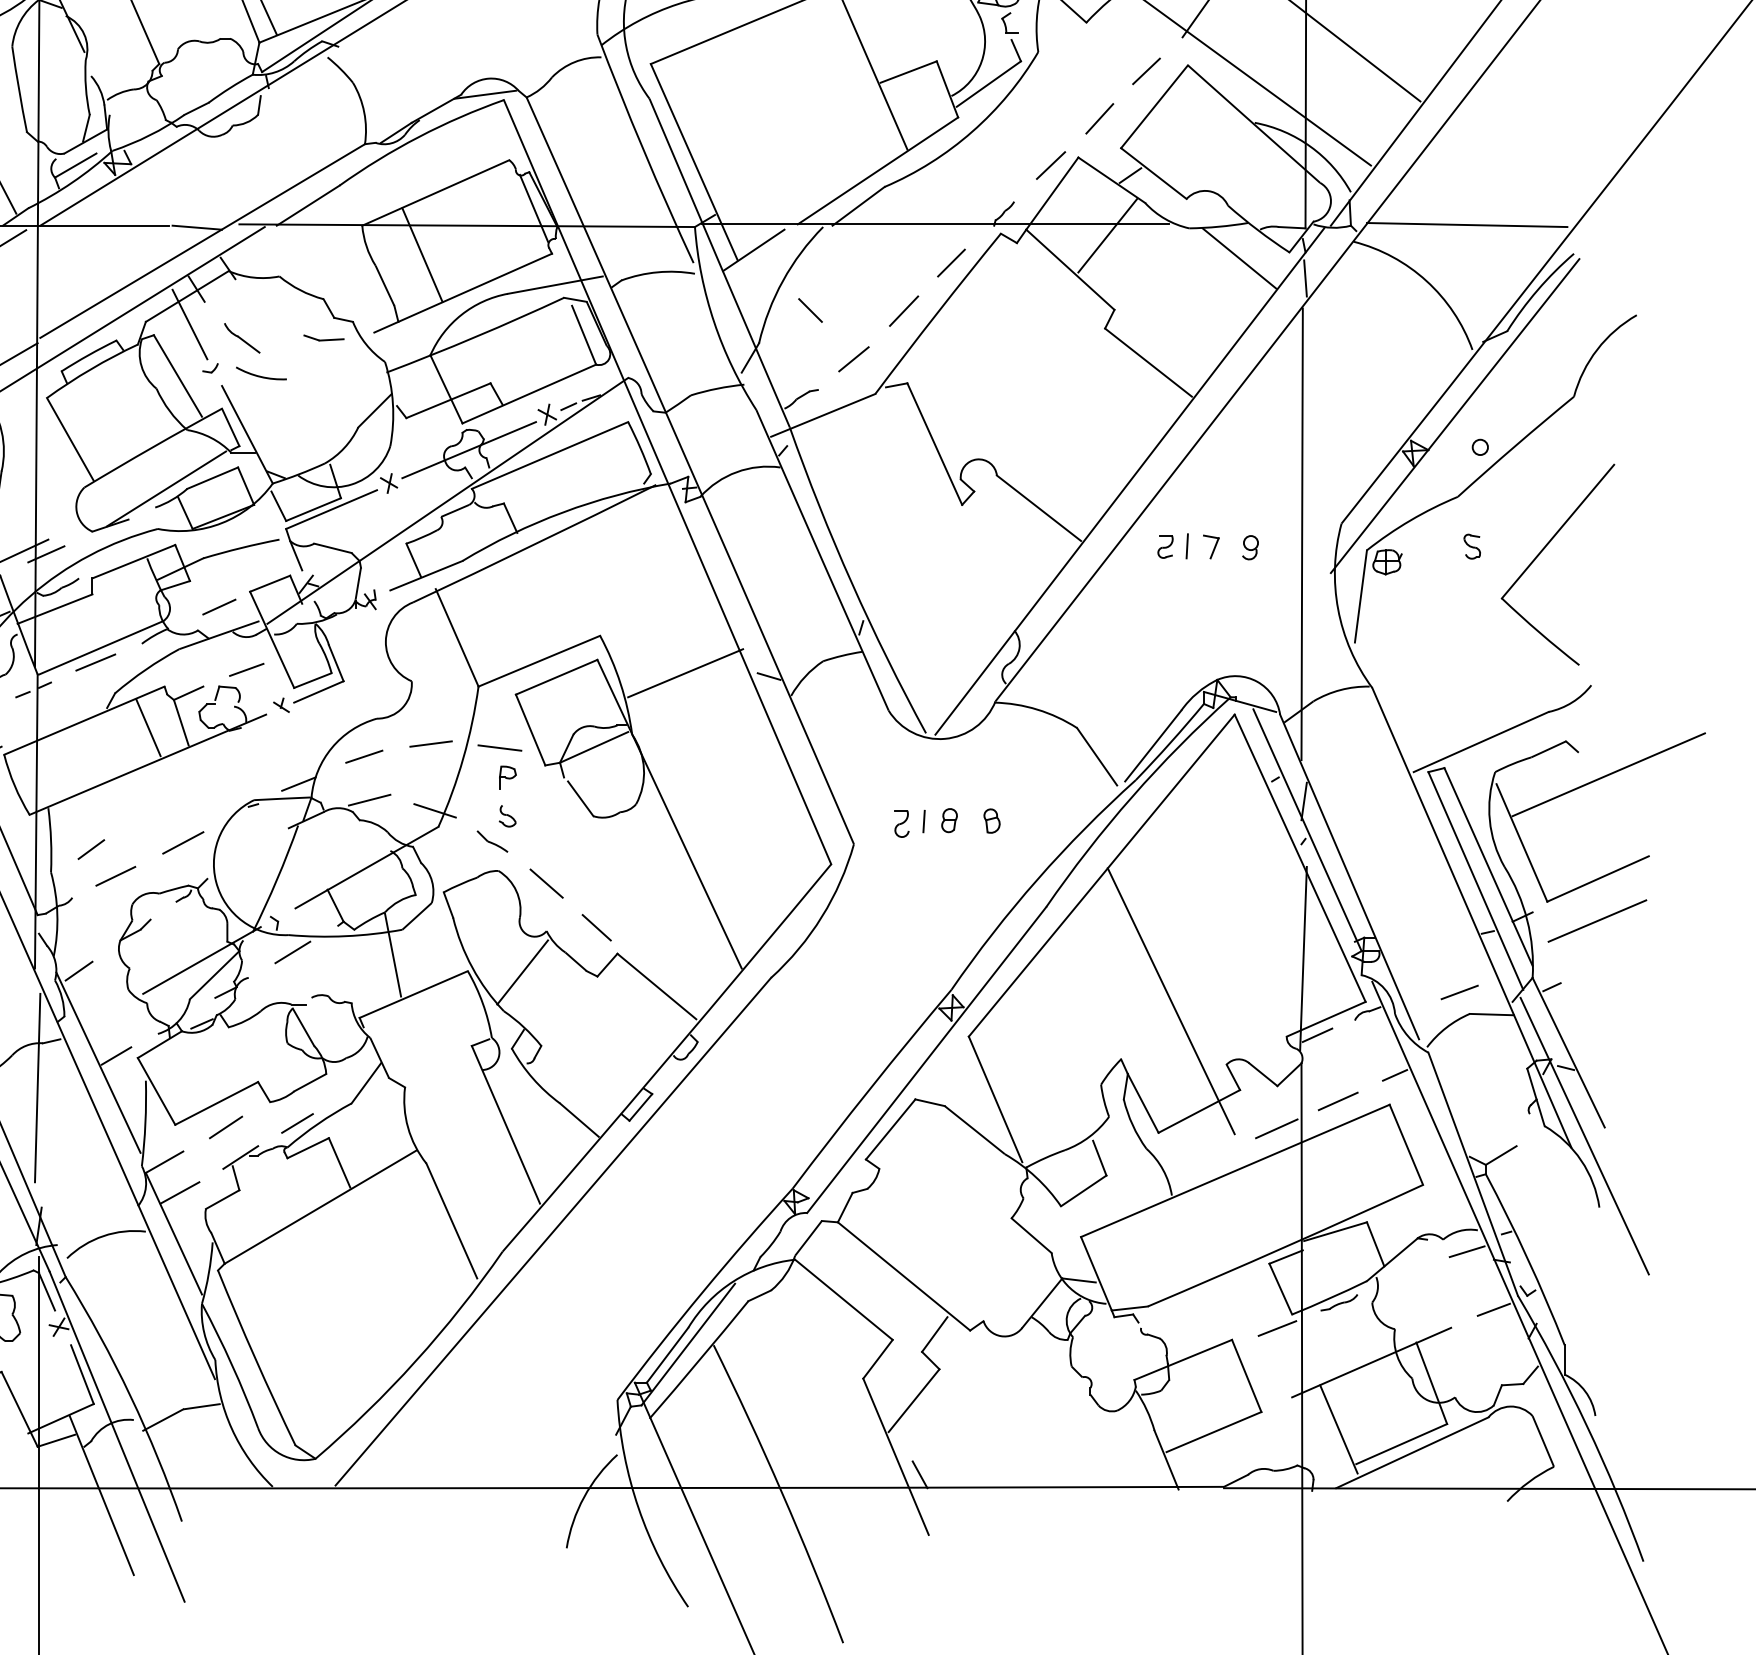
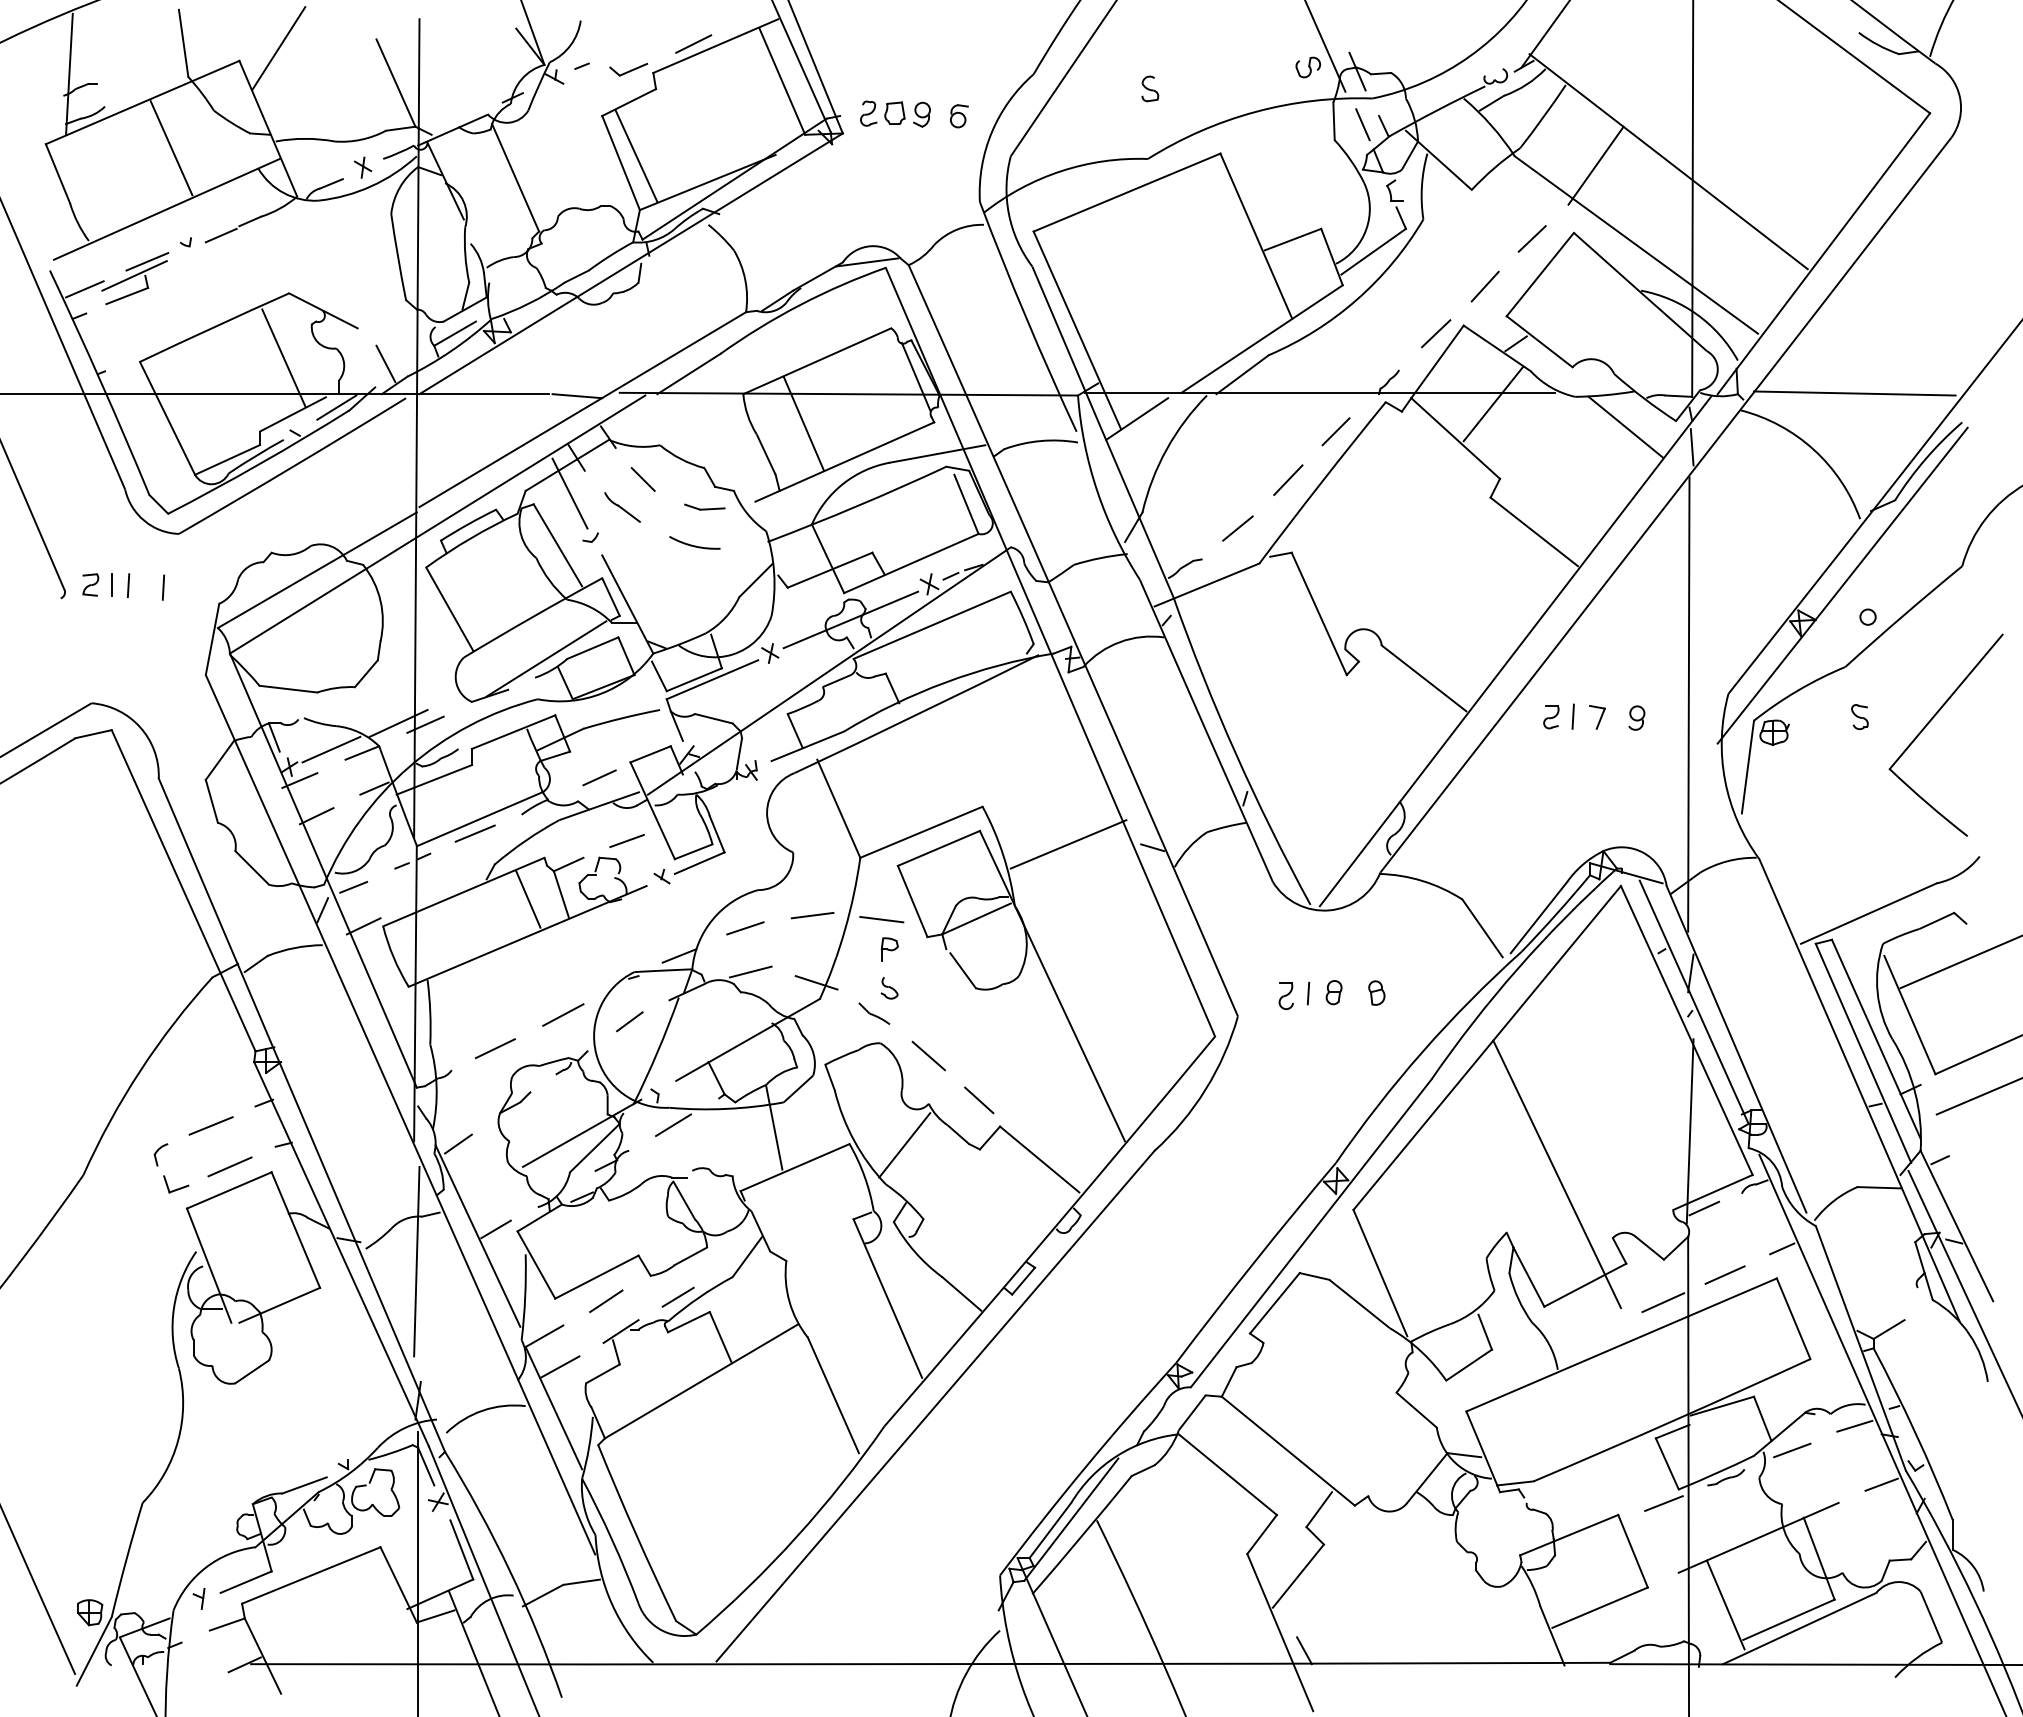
line: (809, 310) -> (642, 479), moved
arc: (259, 375) -> (692, 544), moved
line: (91, 849) -> (629, 1021), moved
line: (1459, 992) -> (1792, 1450), moved

